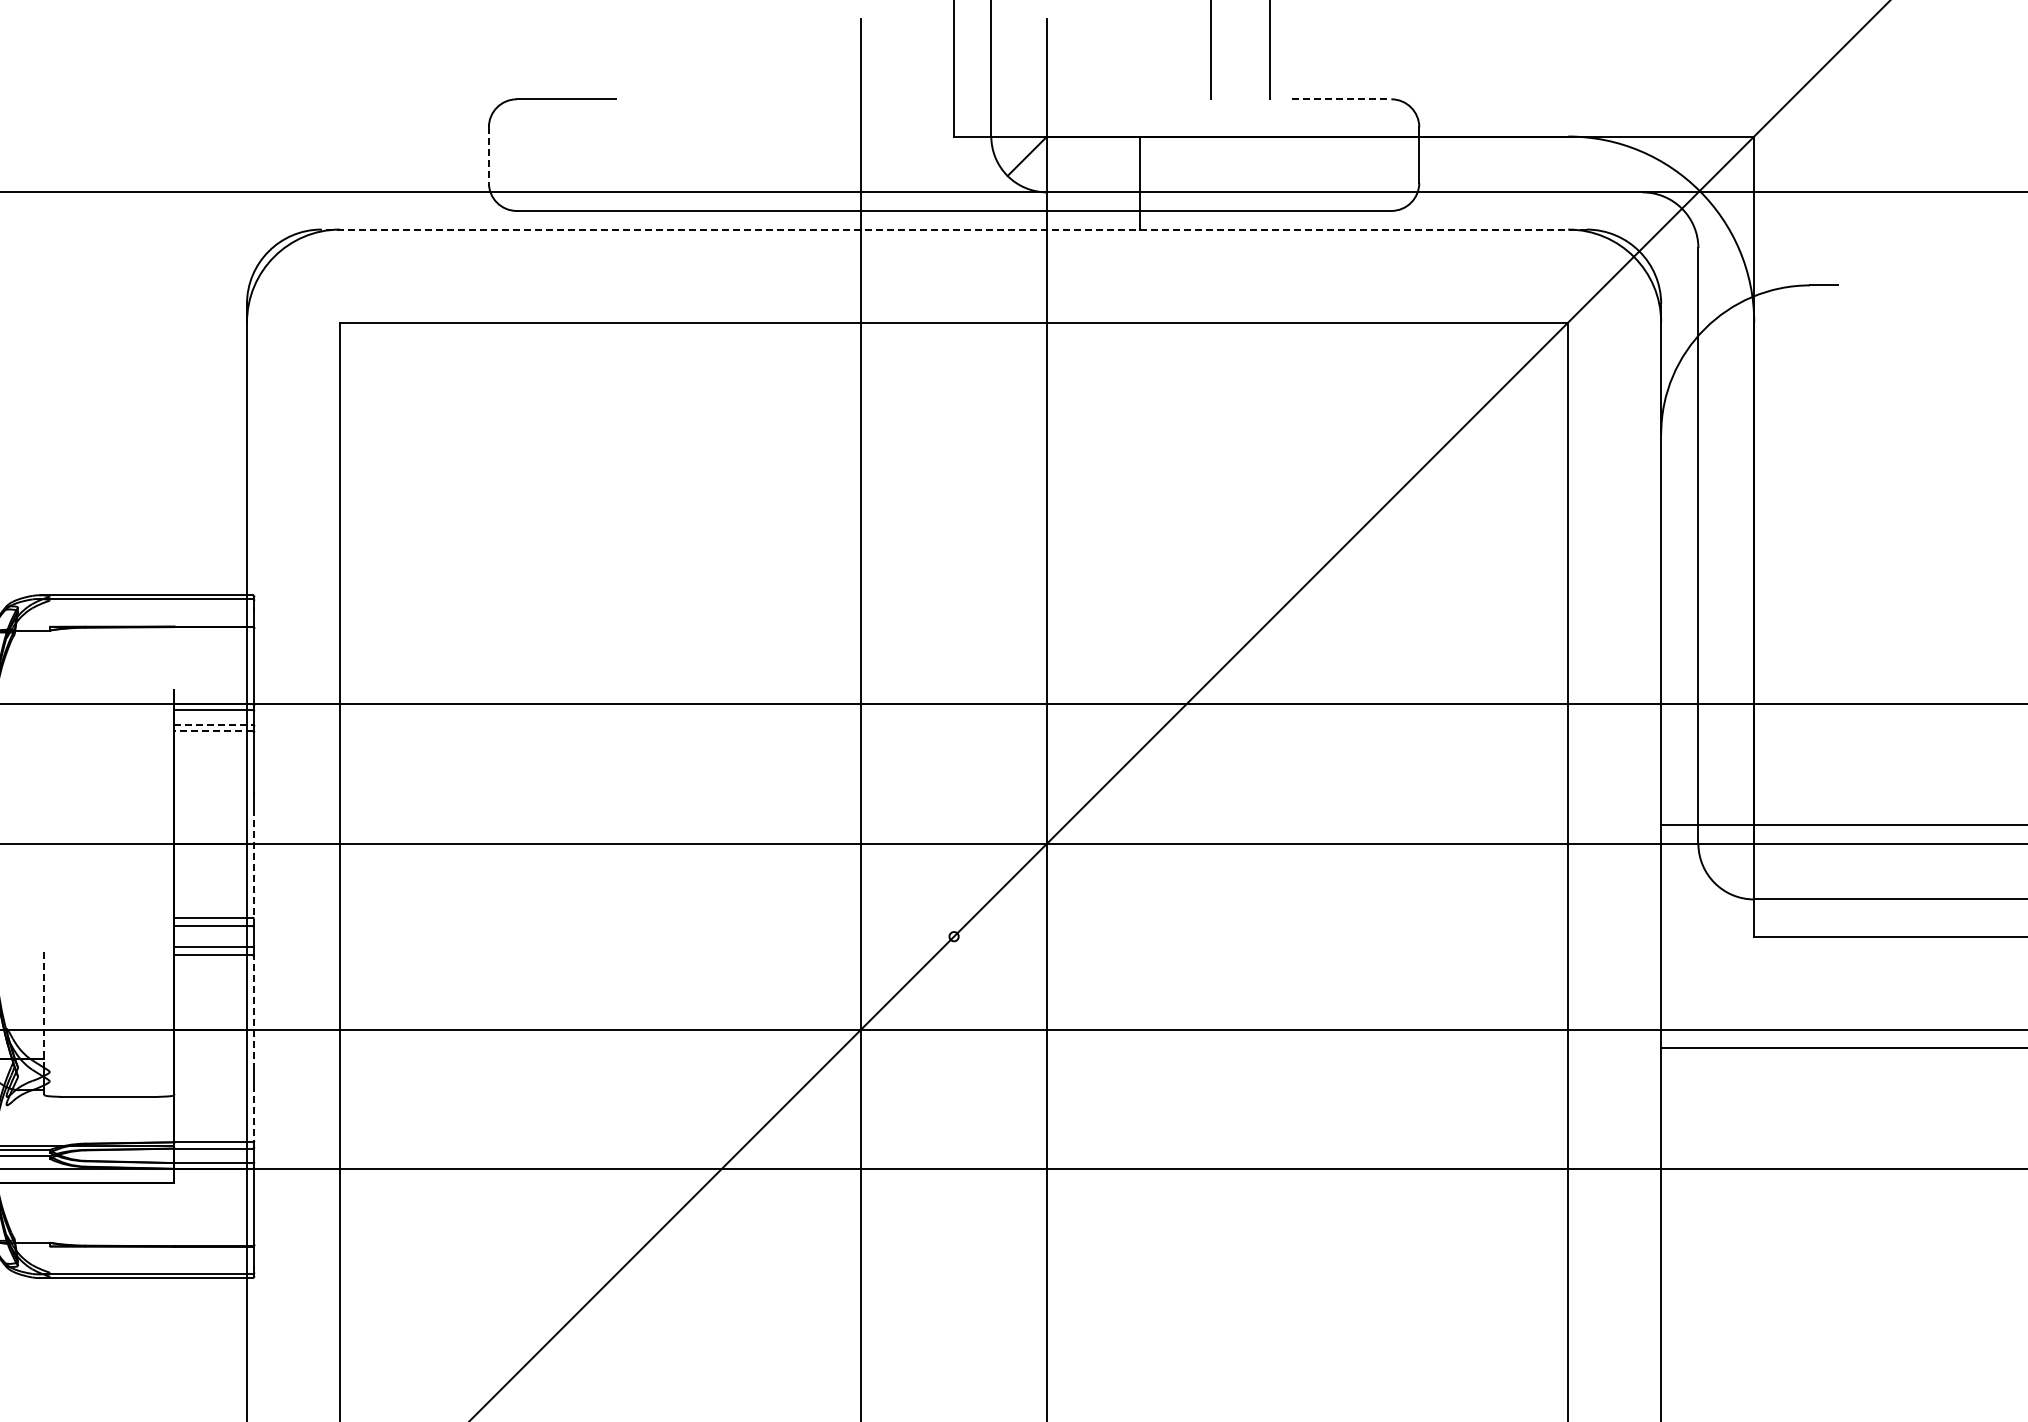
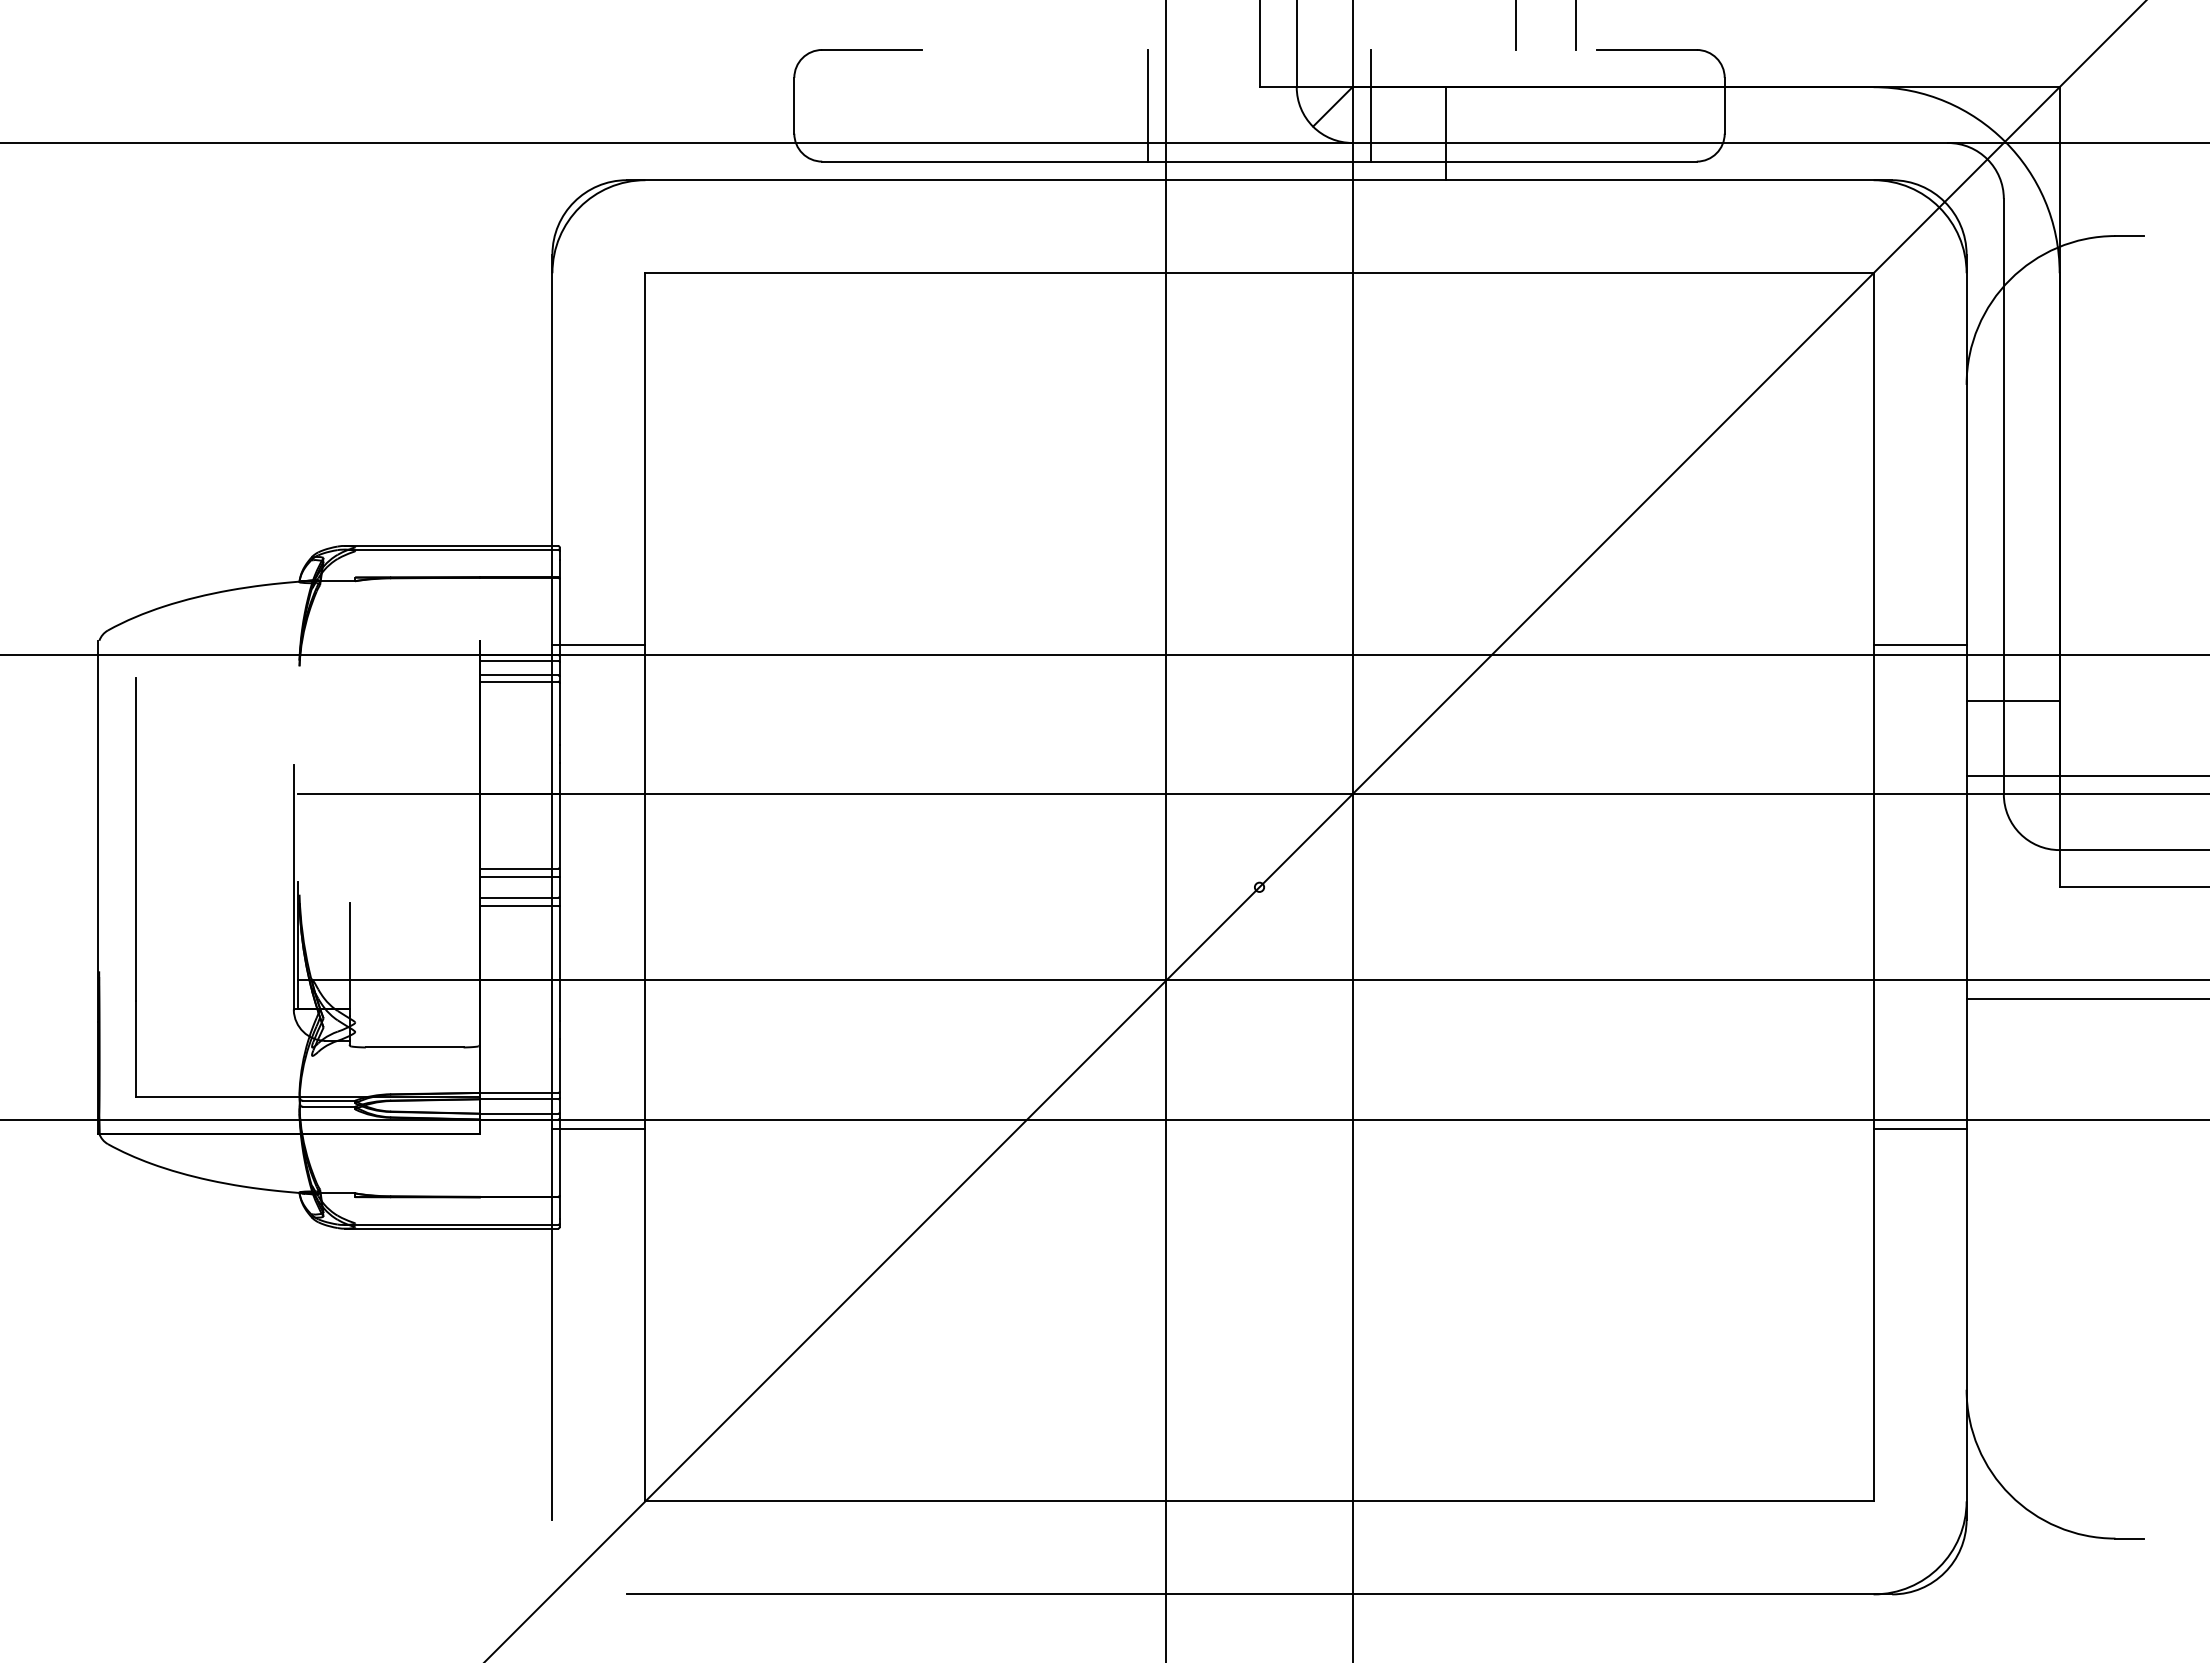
line: (1342, 98) -> (1647, 49), dashed -> solid
line: (489, 154) -> (794, 105), dashed -> solid
line: (842, 154) -> (1147, 105), added
line: (1066, 154) -> (1371, 105), added
line: (954, 229) -> (1259, 180), dashed -> solid
line: (293, 694) -> (598, 645), added
line: (1614, 694) -> (1919, 645), added
line: (214, 724) -> (519, 675), dashed -> solid
line: (213, 730) -> (518, 681), dashed -> solid
line: (1707, 750) -> (2012, 701), added
line: (254, 869) -> (559, 820), dashed -> solid
line: (44, 1008) -> (349, 959), dashed -> solid
line: (254, 1012) -> (559, 963), dashed -> solid
line: (254, 1117) -> (559, 1068), dashed -> solid
line: (293, 1178) -> (598, 1129), added
line: (1614, 1178) -> (1919, 1129), added

